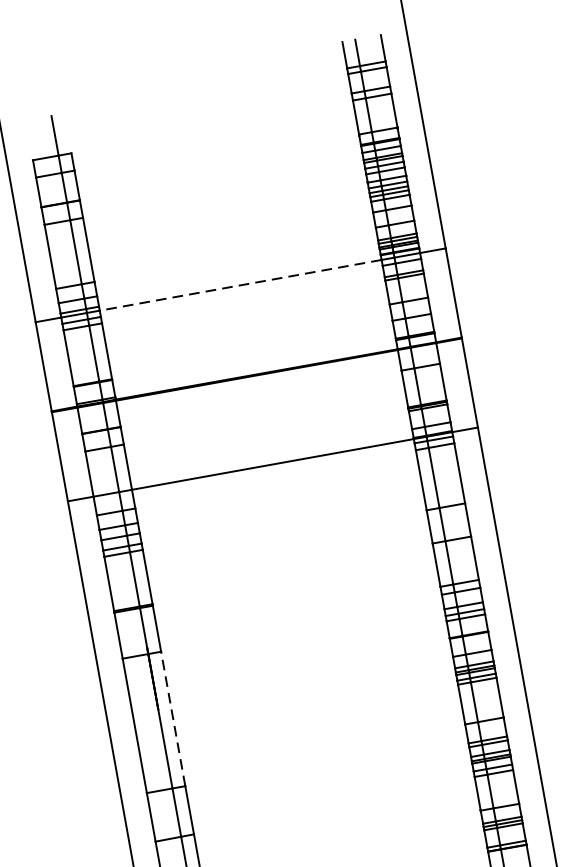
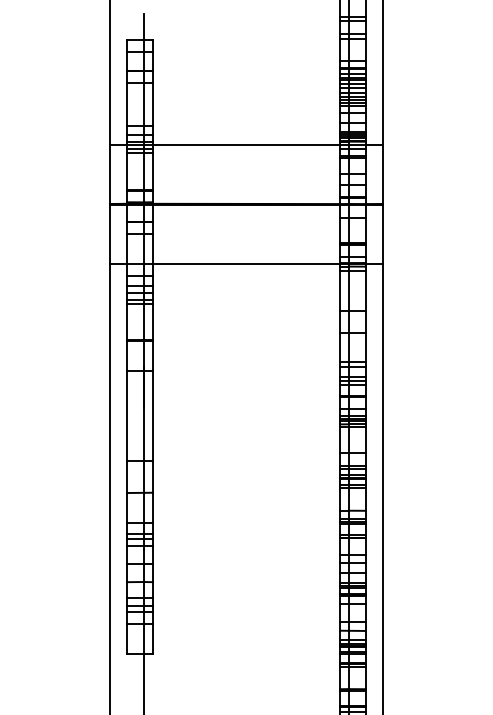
line: (240, 284) -> (246, 144), dashed -> solid
line: (172, 719) -> (152, 416), dashed -> solid

